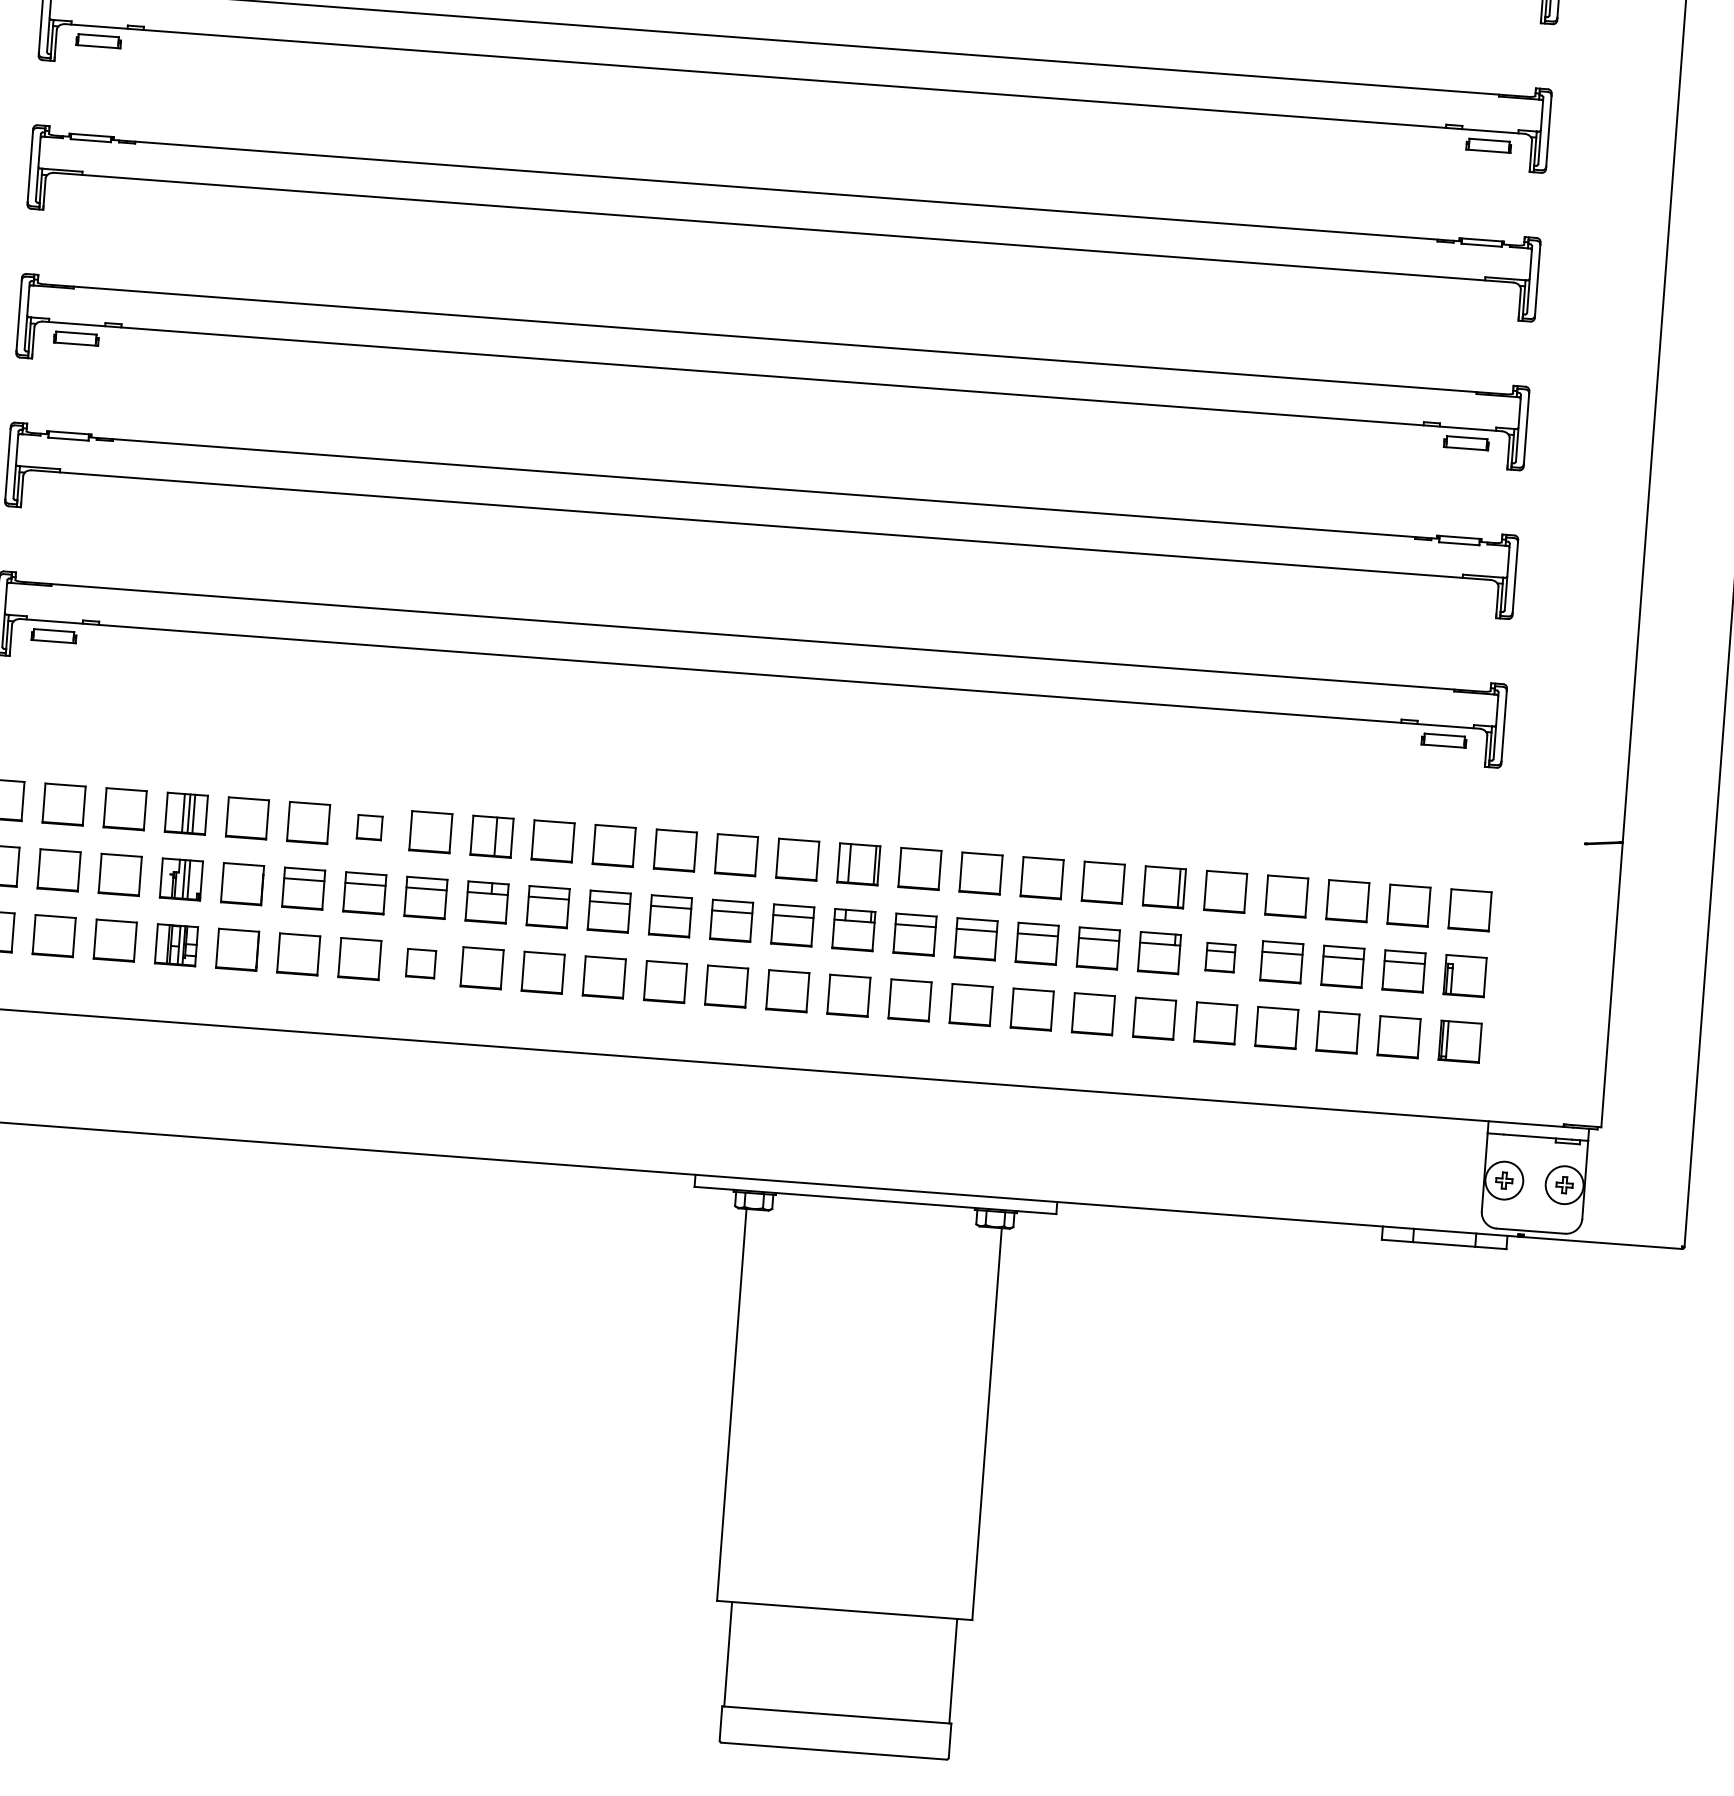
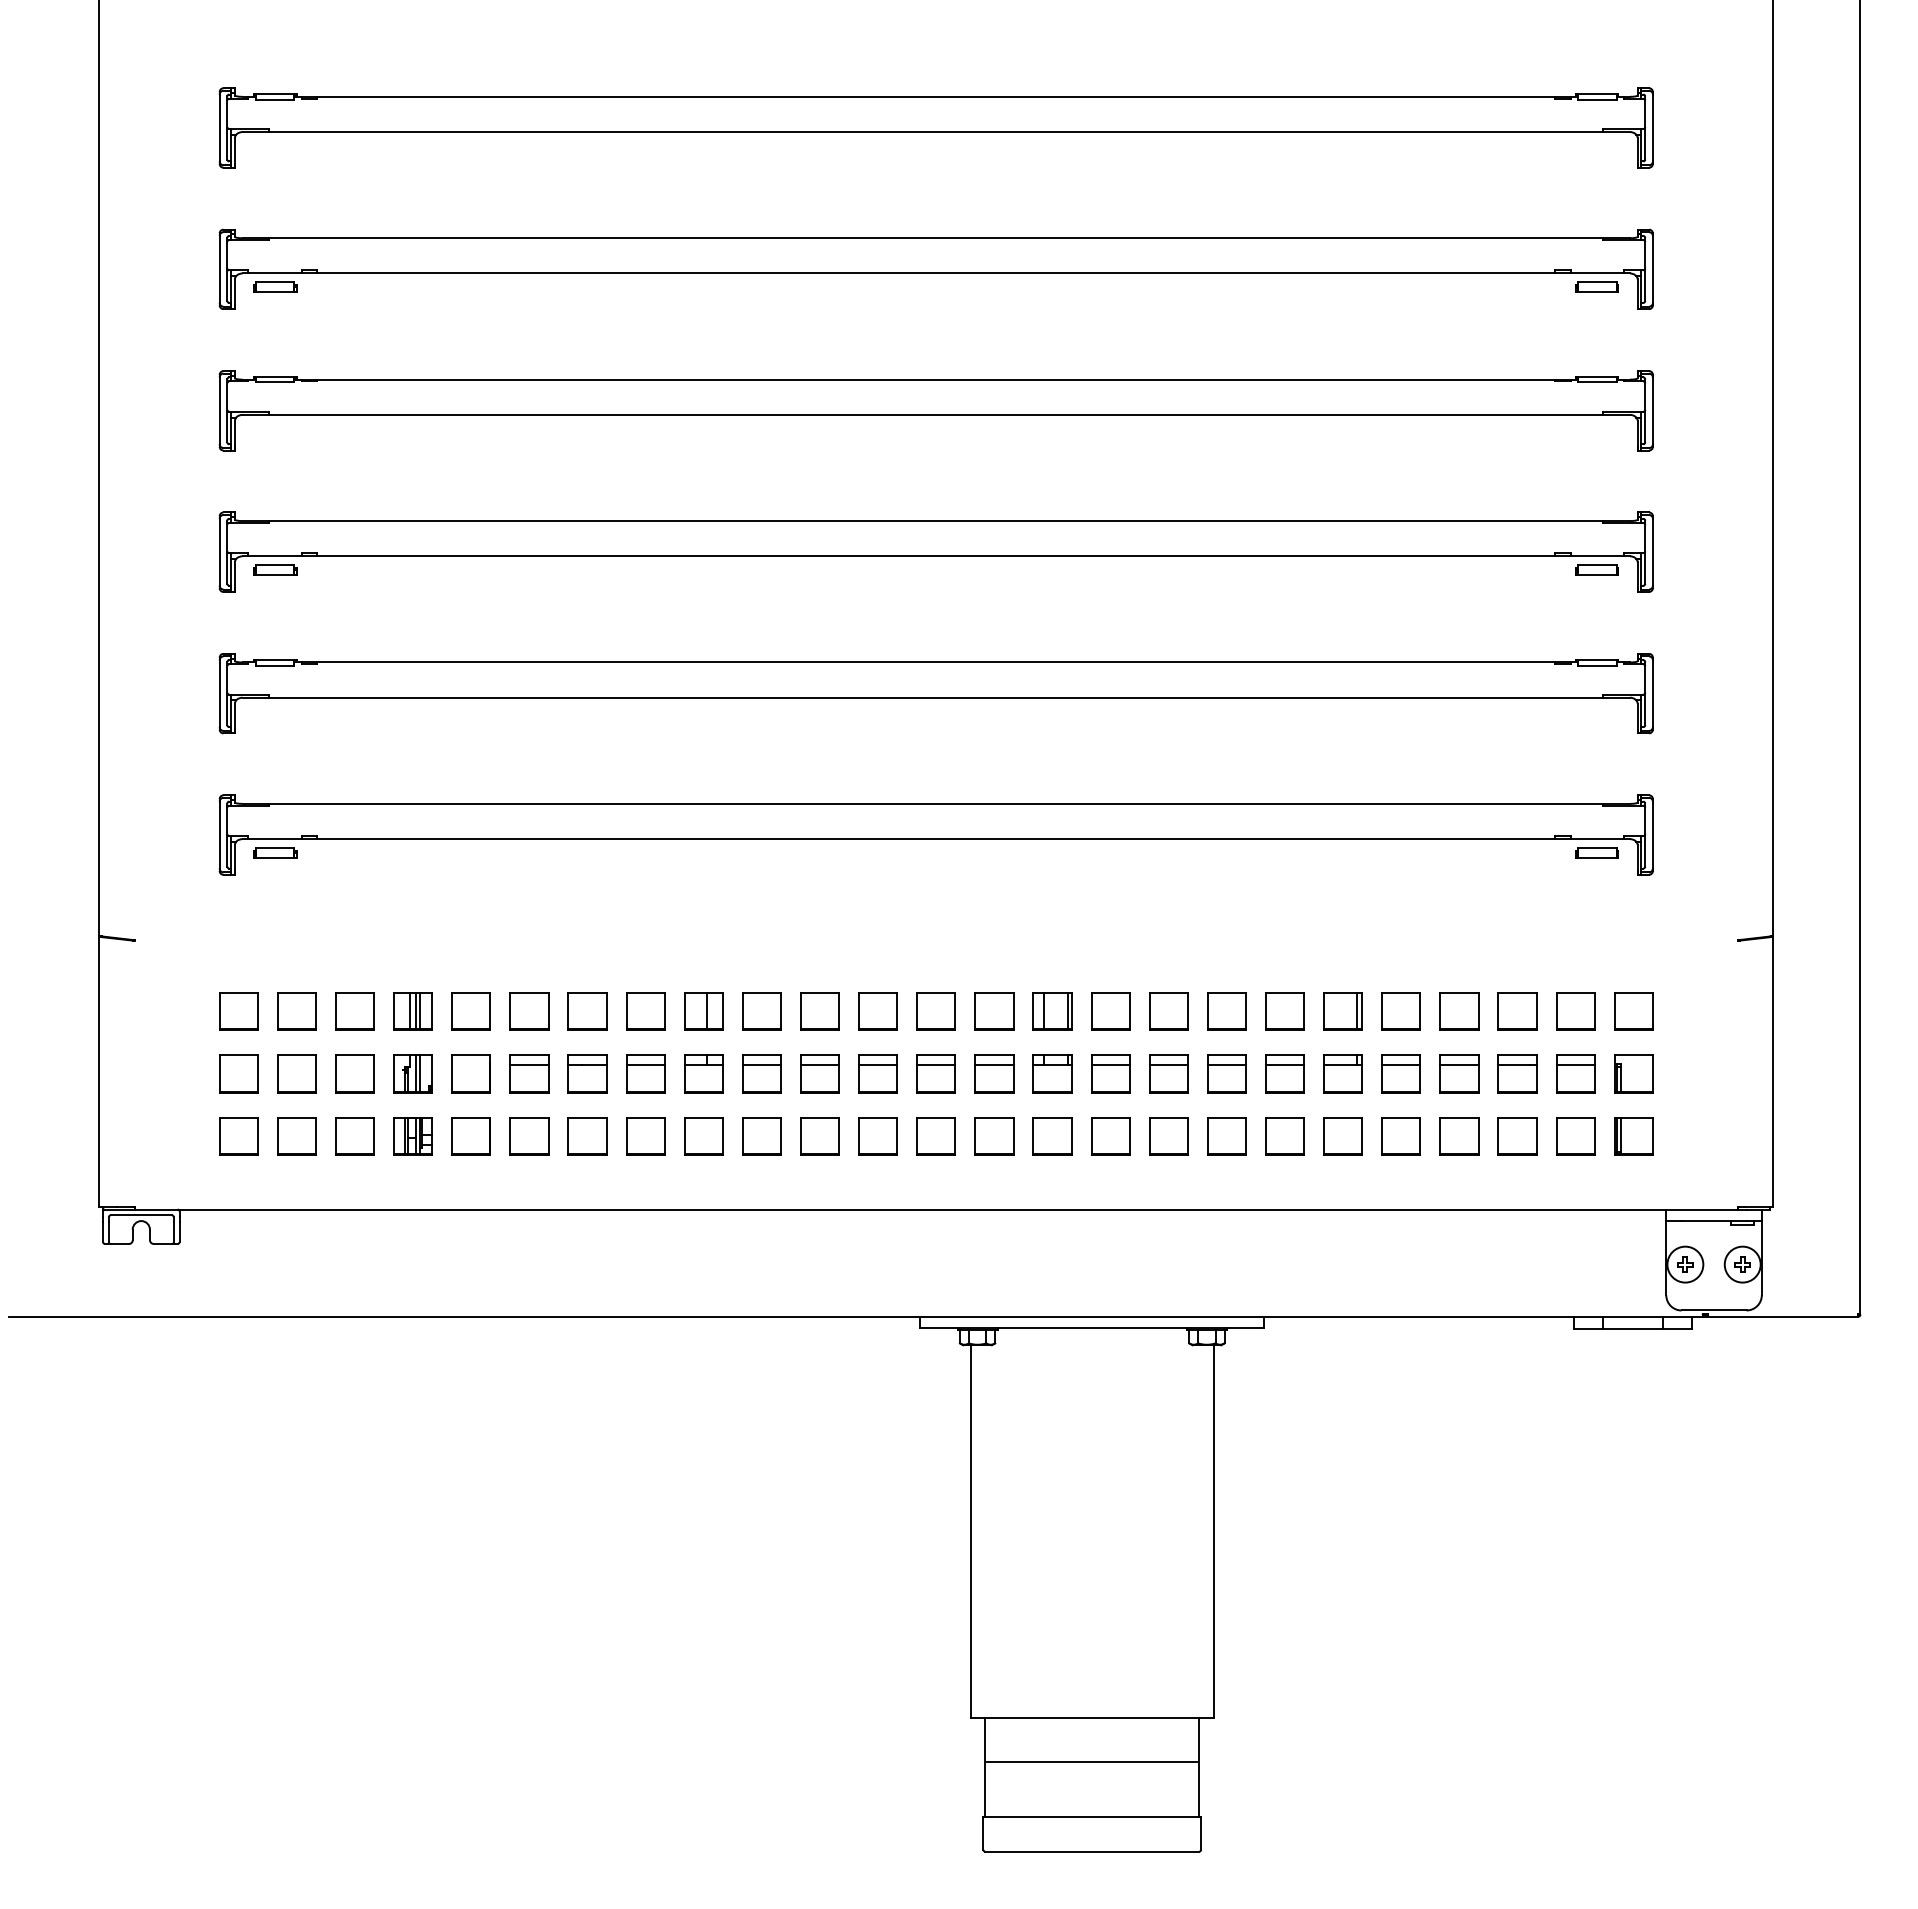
part: (369, 827) -> (587, 1011), size x1.67
part: (1219, 957) -> (1400, 1073), size x1.43
part: (420, 963) -> (645, 1136), size x1.43
line: (841, 1656) -> (1092, 1761), added

